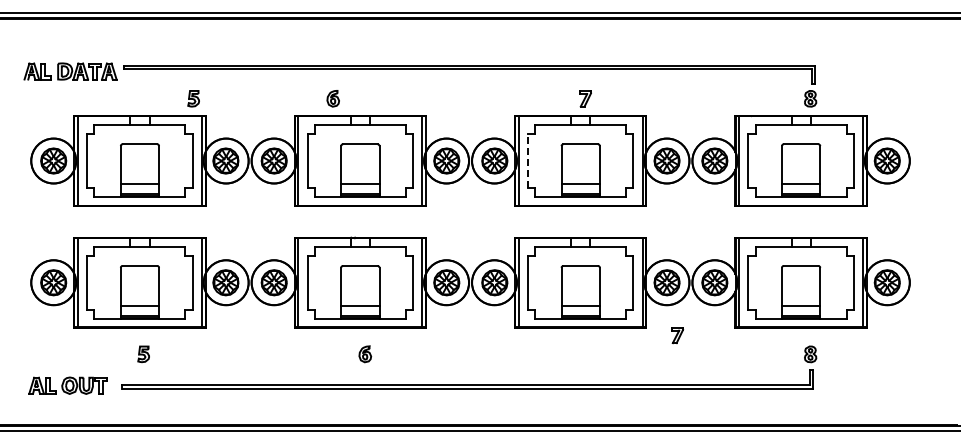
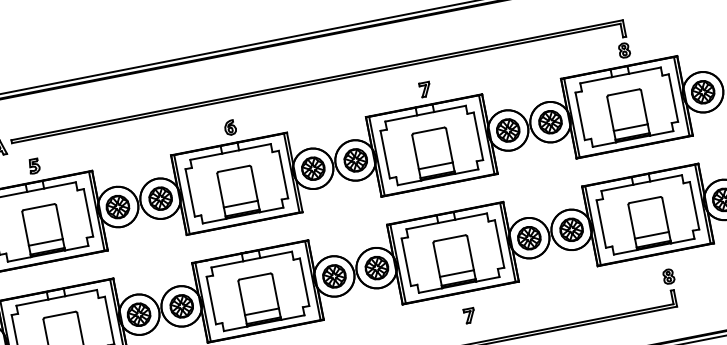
part: (193, 98) -> (34, 166), moved
part: (332, 98) -> (229, 127), moved
line: (528, 161) -> (385, 154), dashed -> solid
part: (677, 335) -> (469, 315), moved

